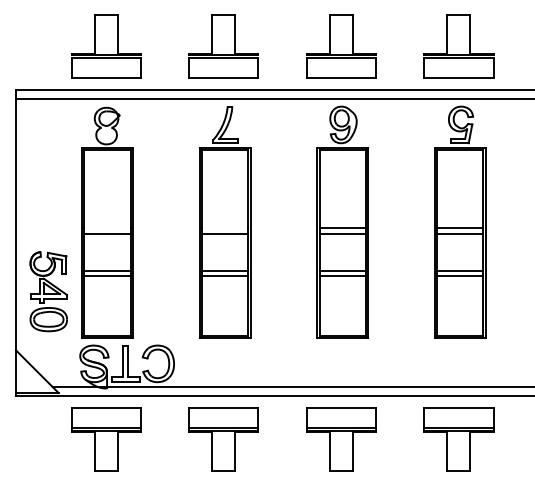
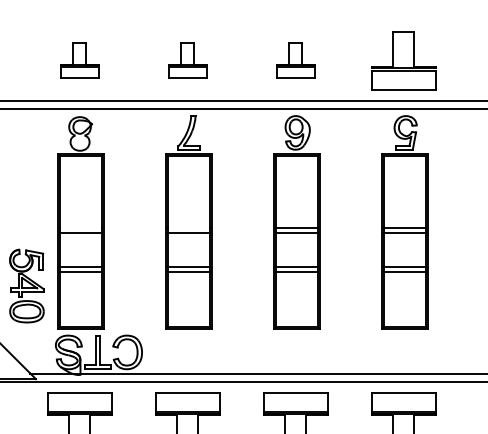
part: (106, 46) -> (79, 60), size x0.6
part: (223, 46) -> (187, 60), size x0.6
part: (341, 46) -> (295, 60), size x0.6

